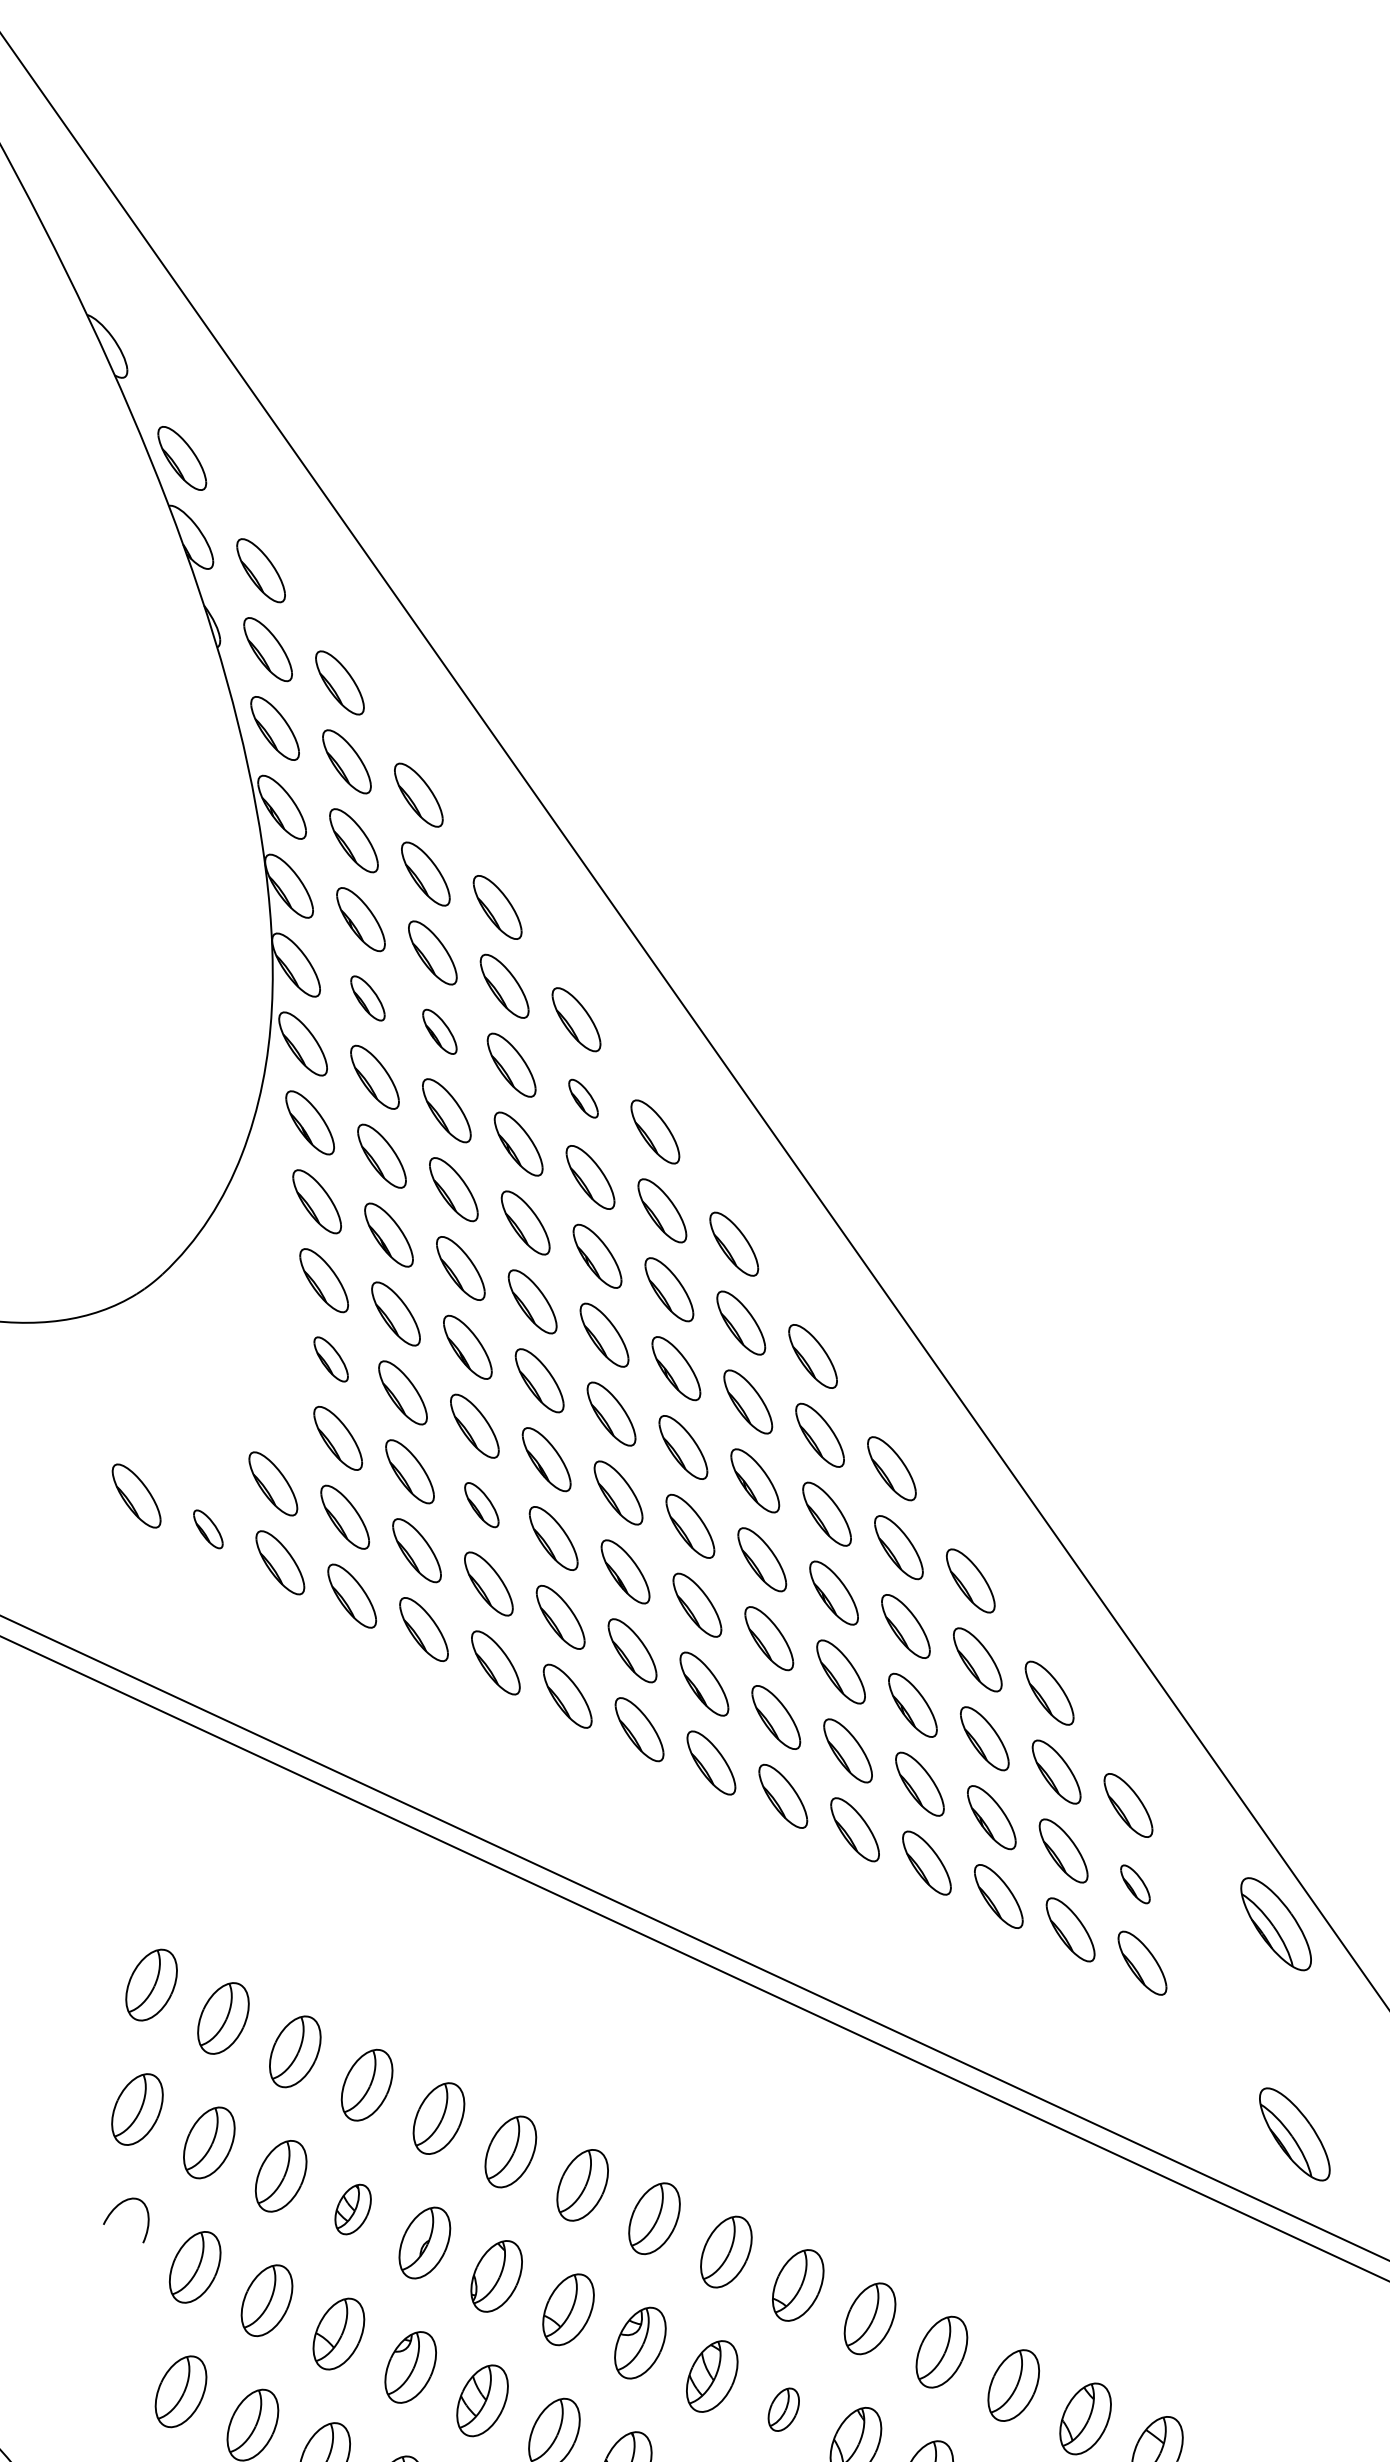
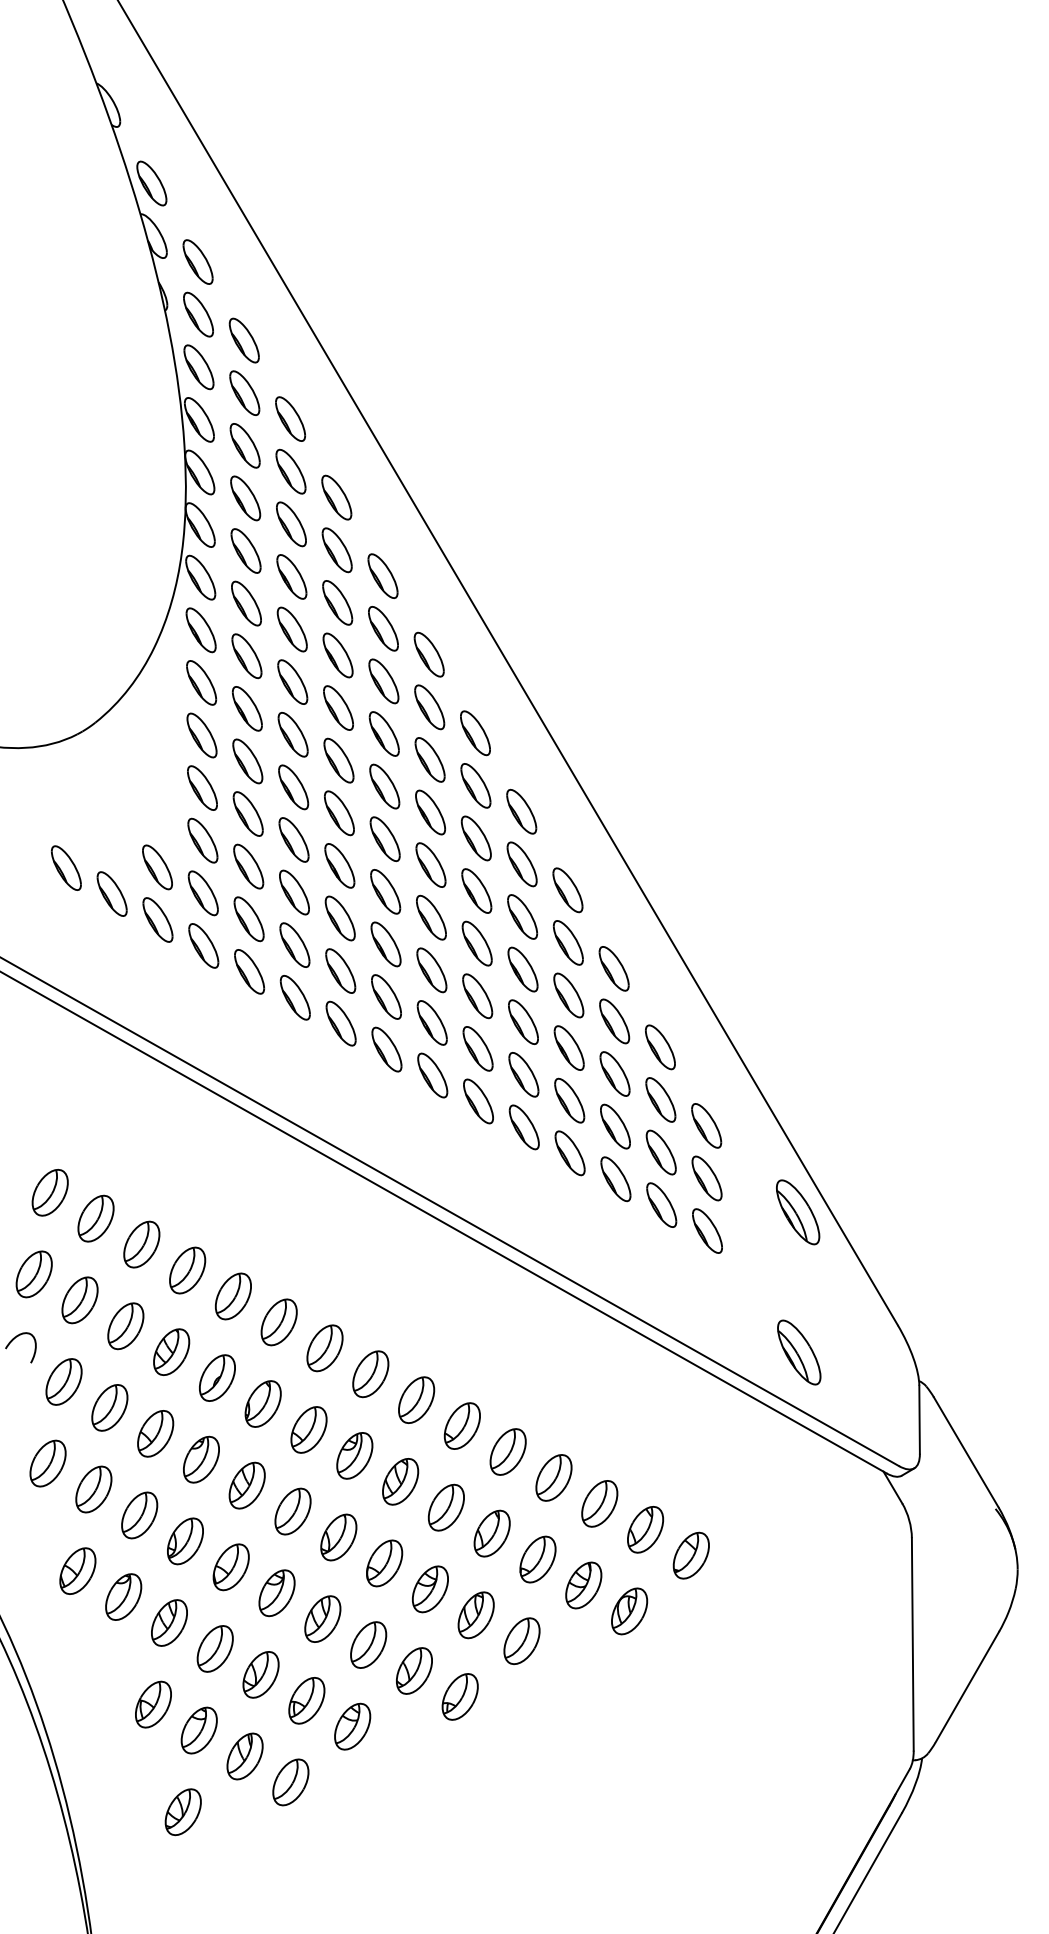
part: (367, 997) -> (245, 550), size x1.43
part: (439, 1031) -> (291, 576), size x1.43
part: (583, 1098) -> (383, 628), size x1.67
part: (331, 1358) -> (202, 787), size x1.43
part: (481, 1505) -> (294, 892), size x1.43
part: (207, 1528) -> (111, 893), size x1.67
part: (1134, 1884) -> (706, 1178), size x1.67
part: (352, 2208) -> (171, 1351), size x1.43
part: (782, 2409) -> (445, 1507), size x1.67

